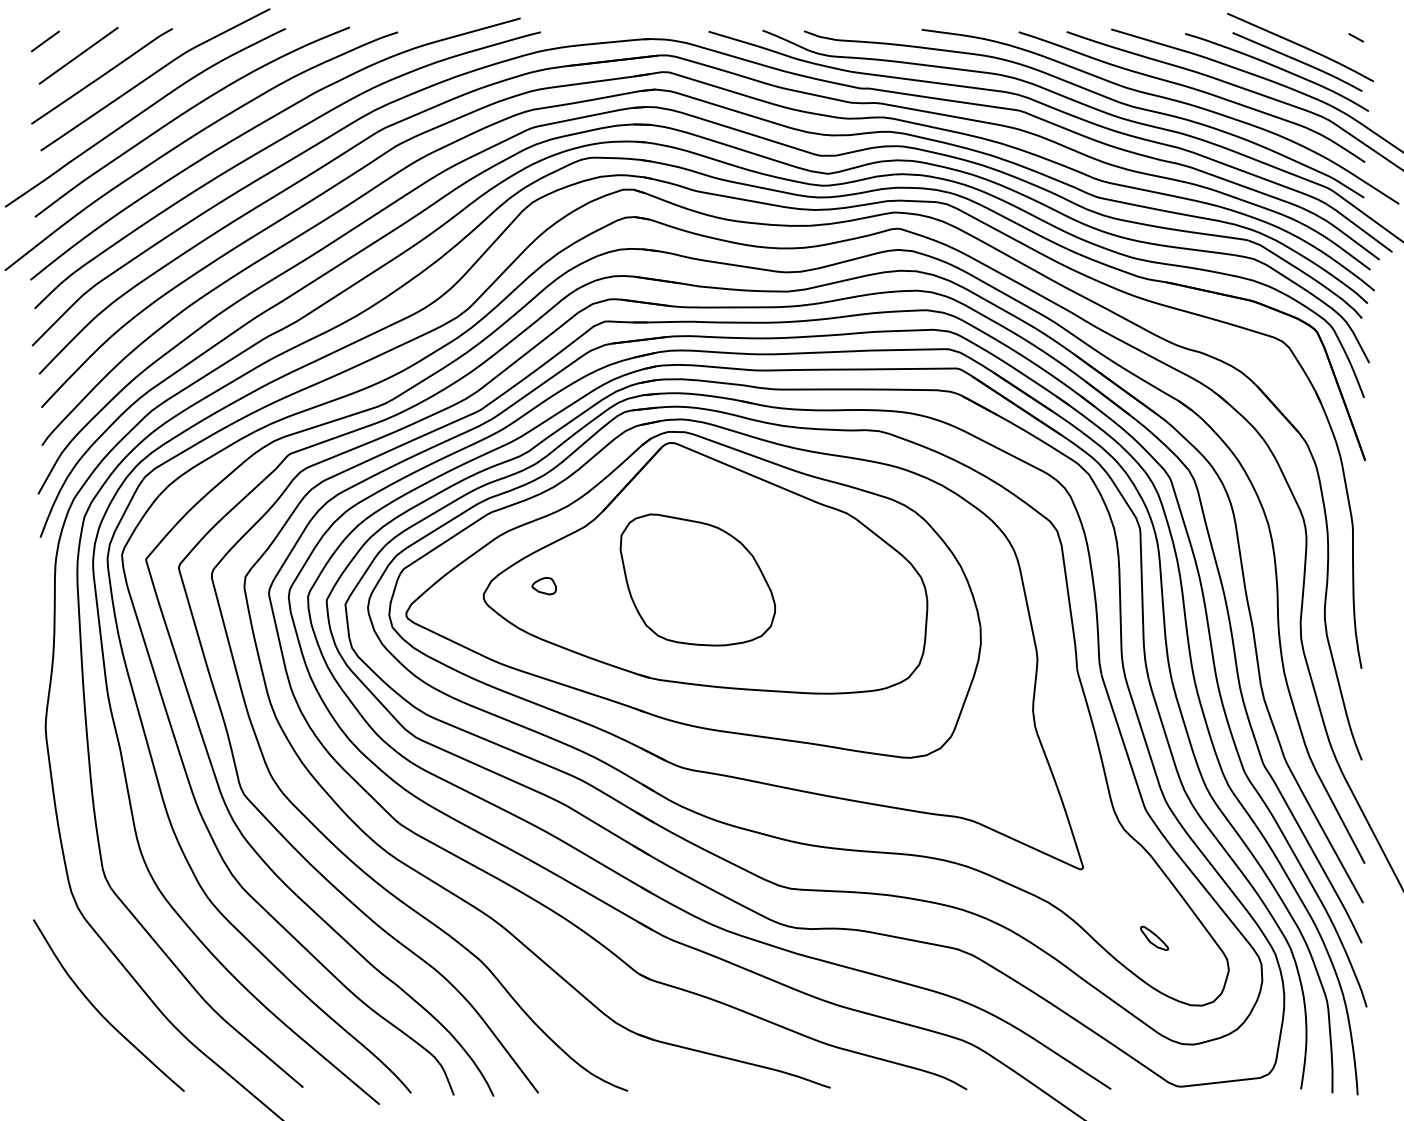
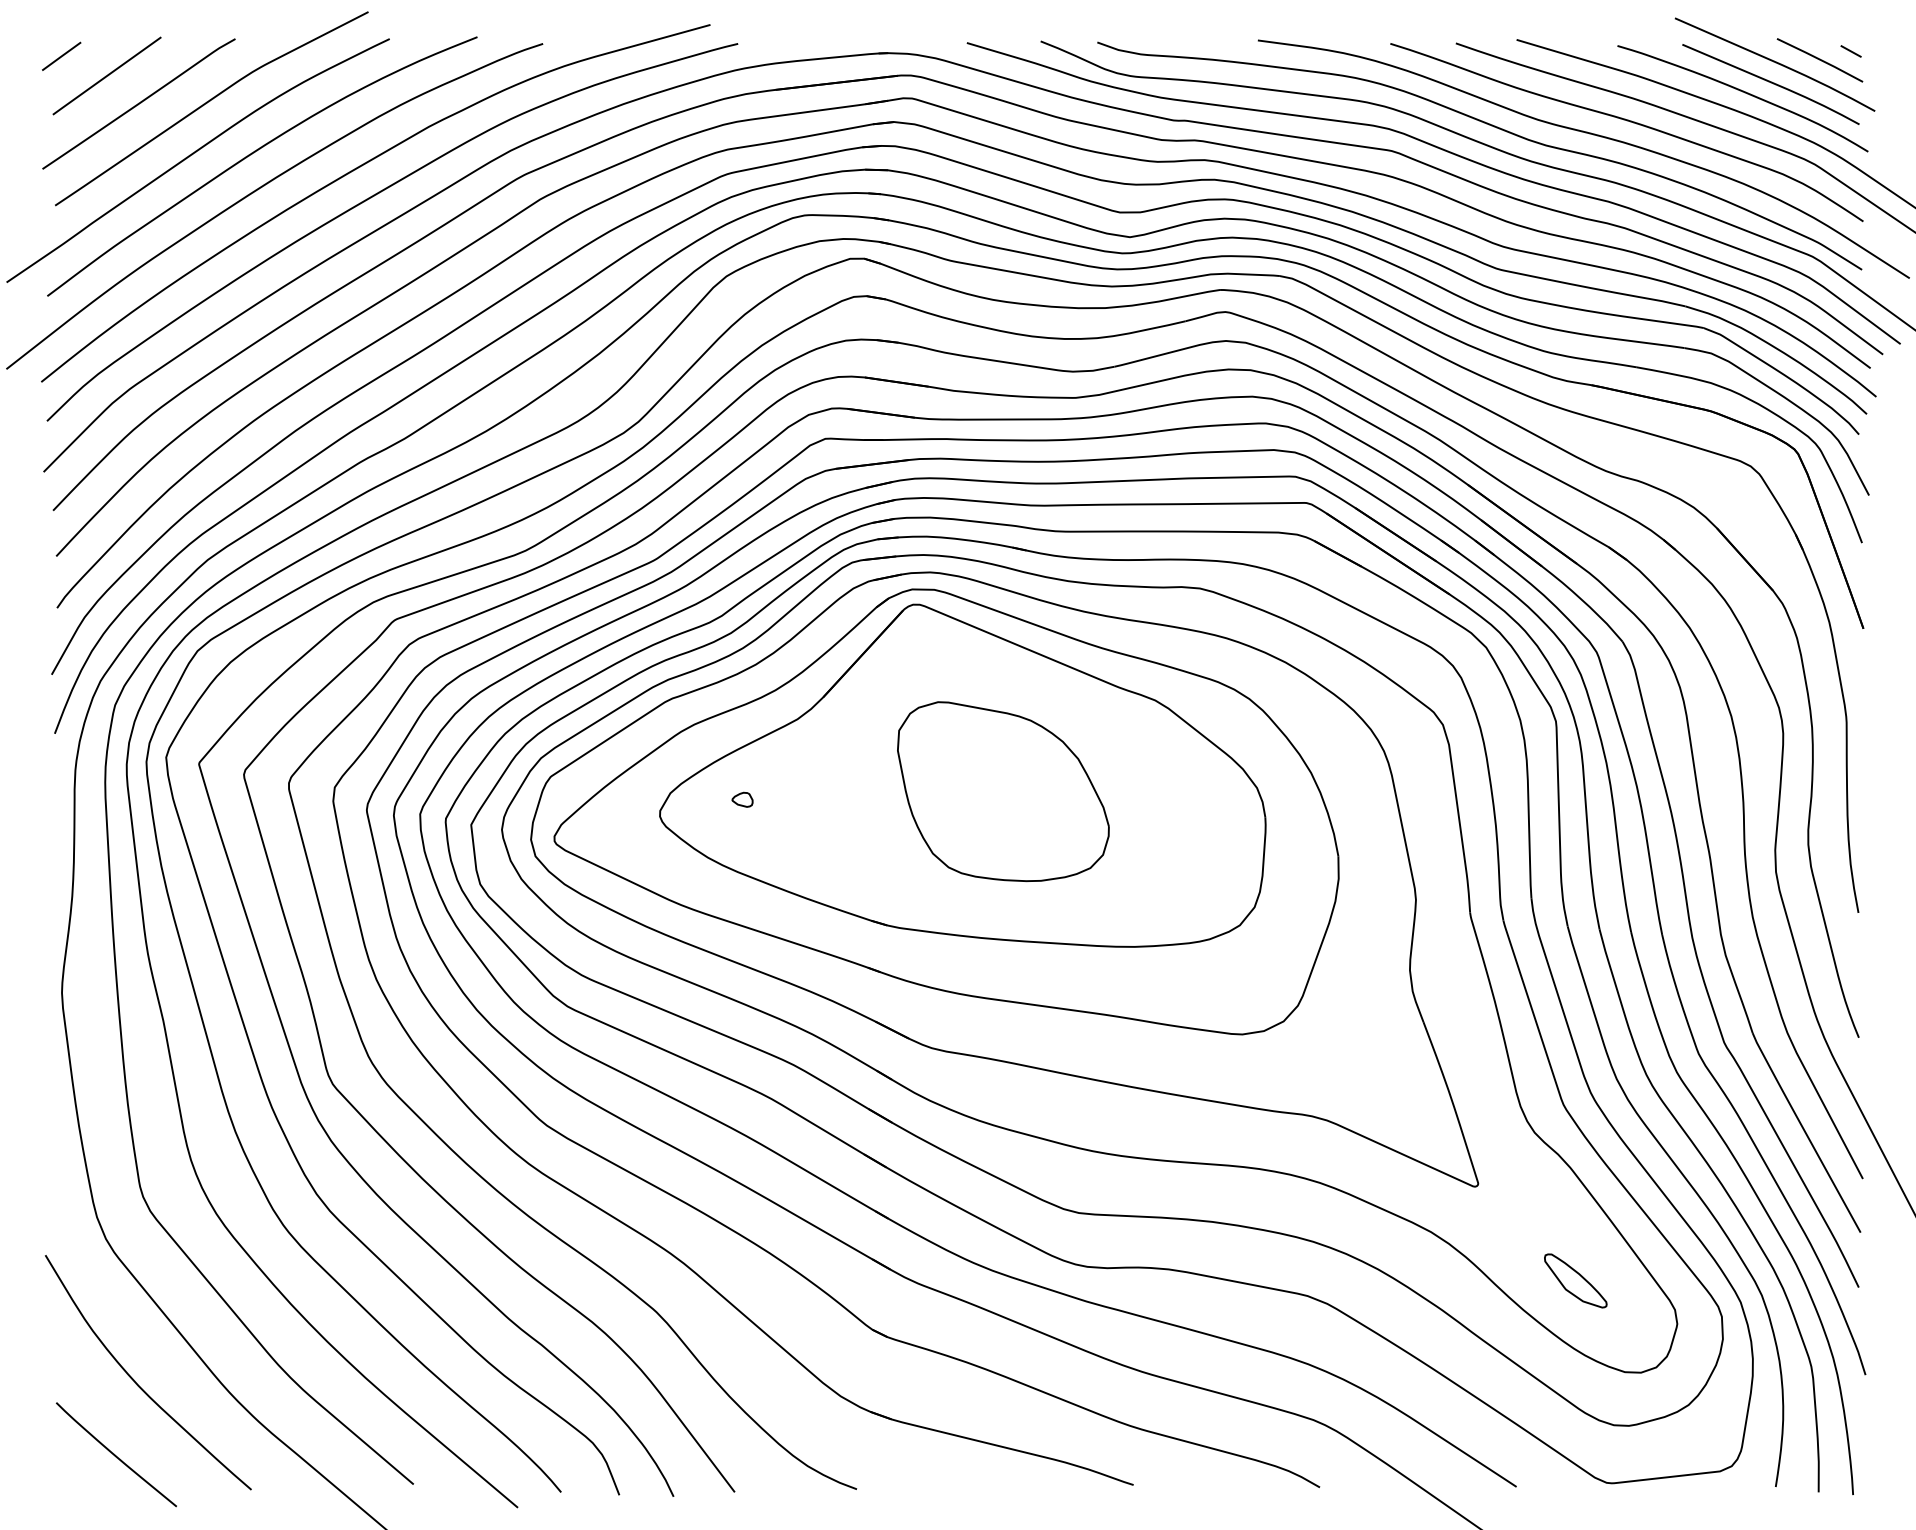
line: (1333, 44) -> (1819, 60), added
part: (697, 579) -> (1003, 791), moved
part: (544, 585) -> (742, 799), size x0.62
part: (1154, 938) -> (1575, 1280), size x1.67
curve: (84, 1065) -> (115, 1454), added

